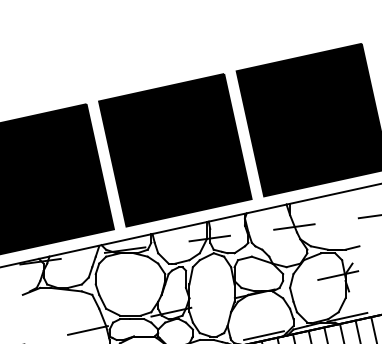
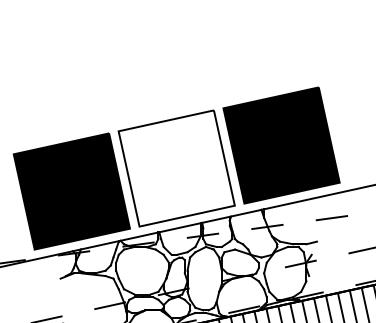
fill: (175, 150) -> (176, 168), removed

